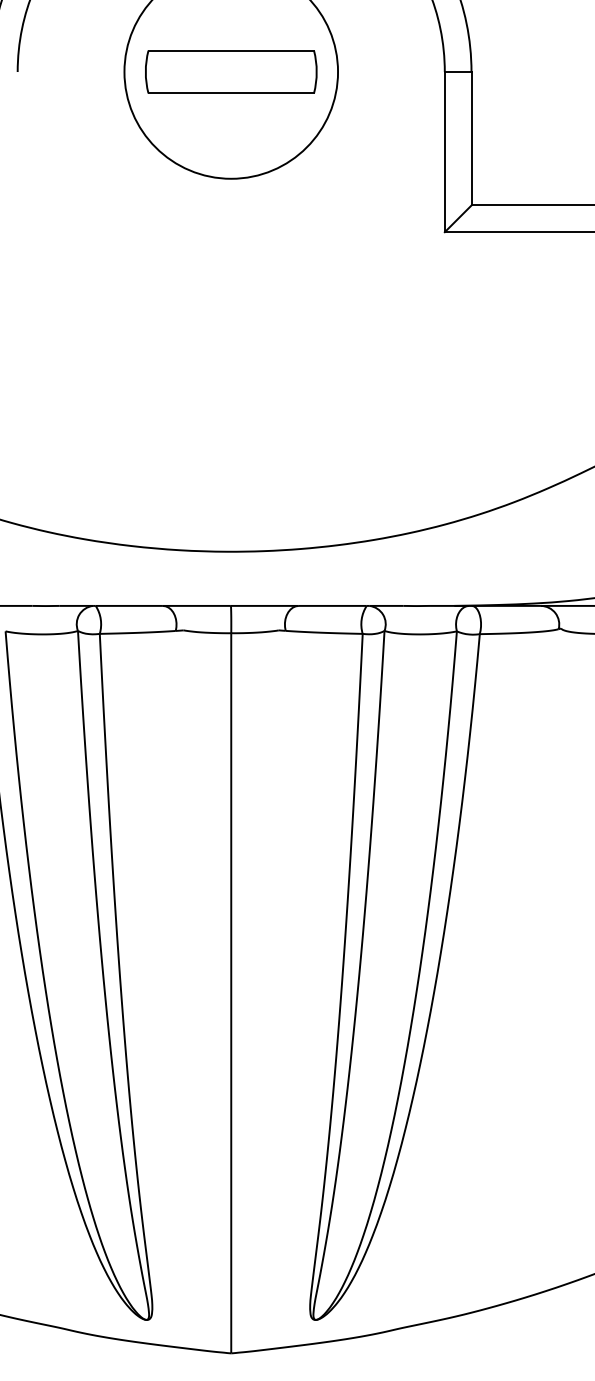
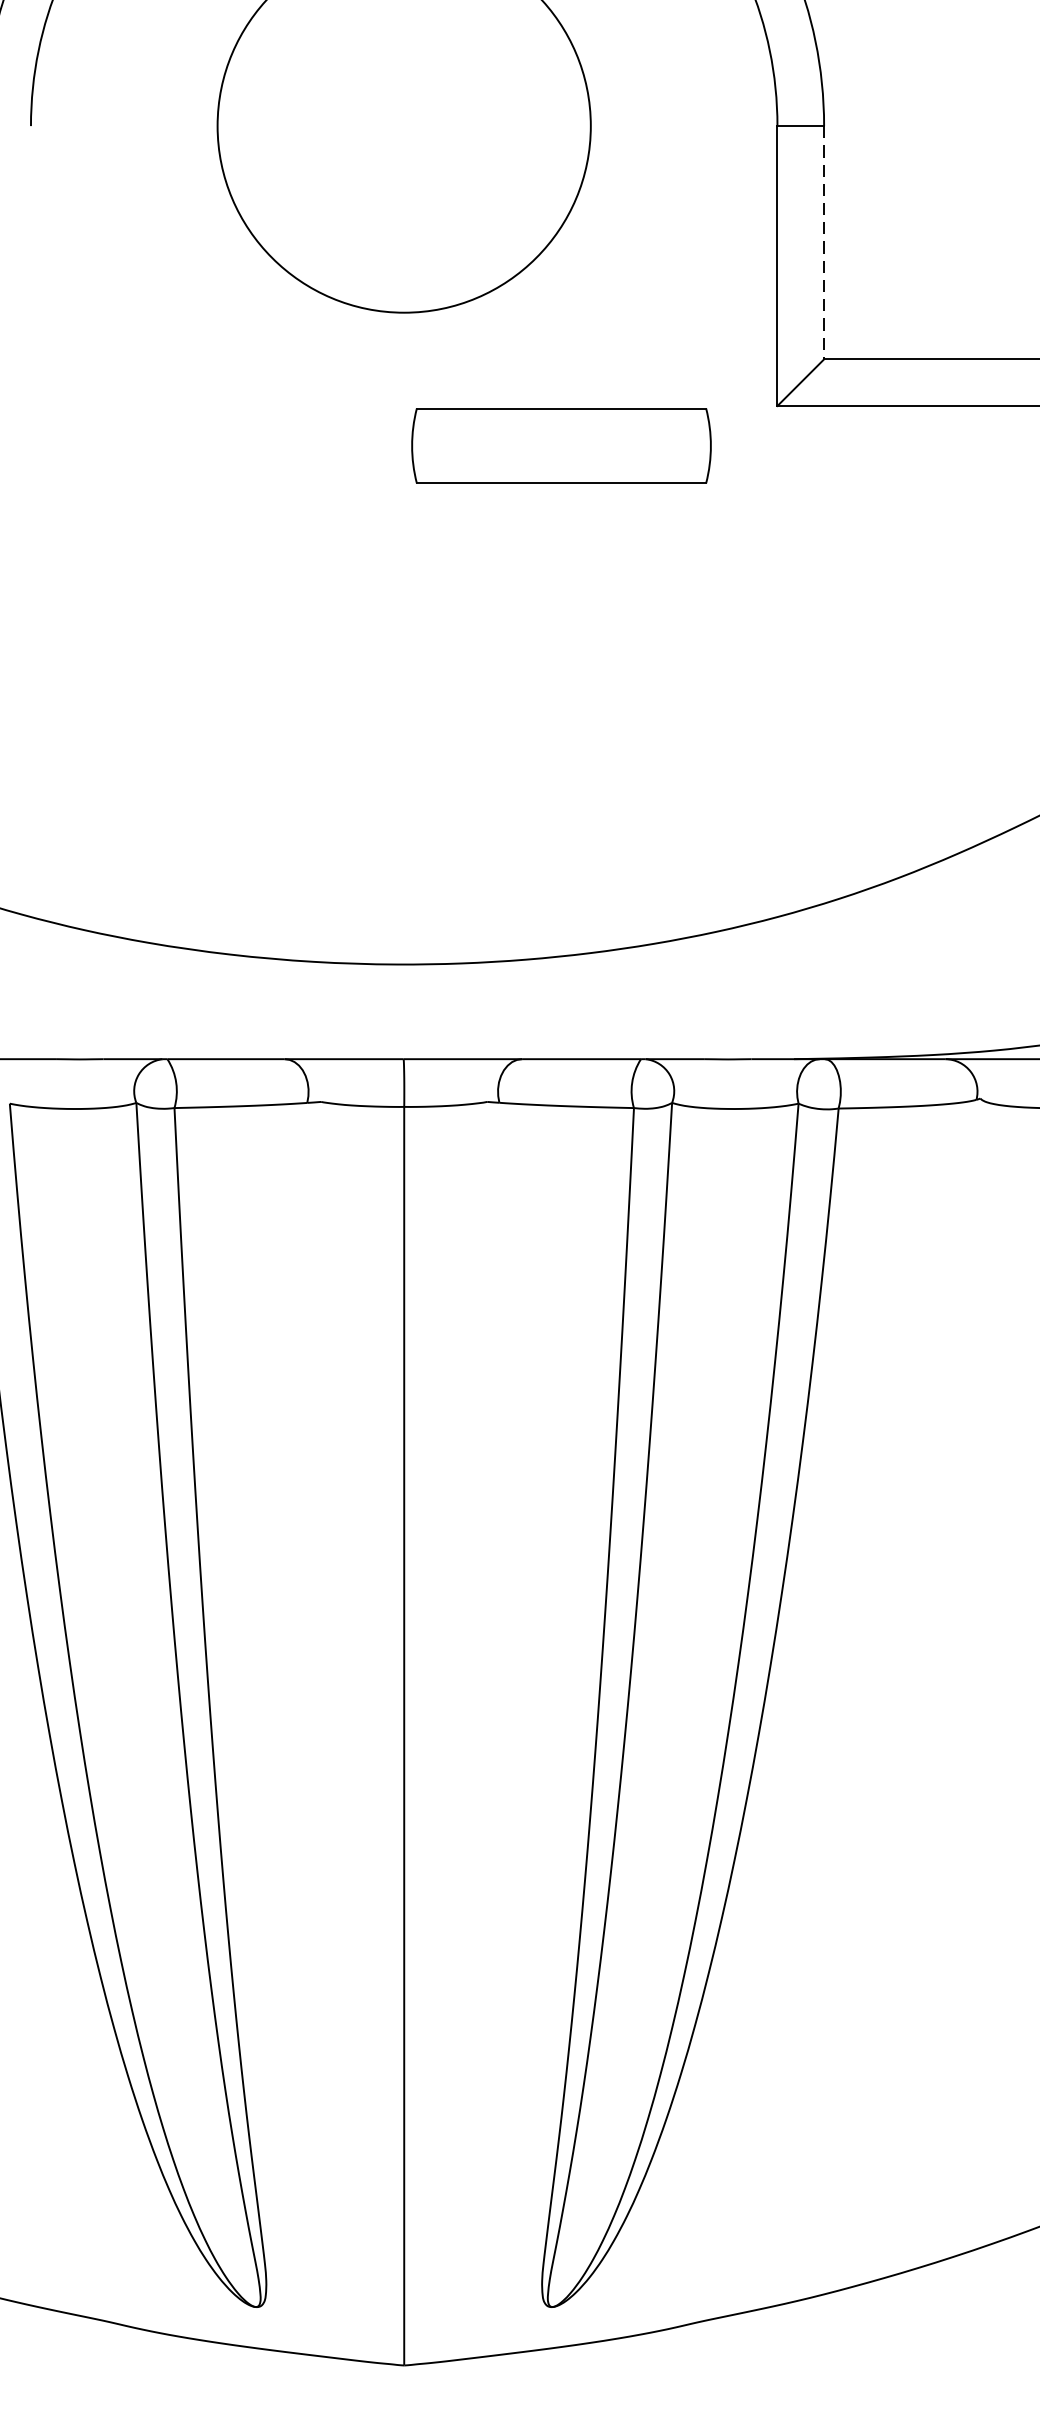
part: (231, 71) -> (561, 445), moved
line: (471, 138) -> (824, 242), solid -> dashed

